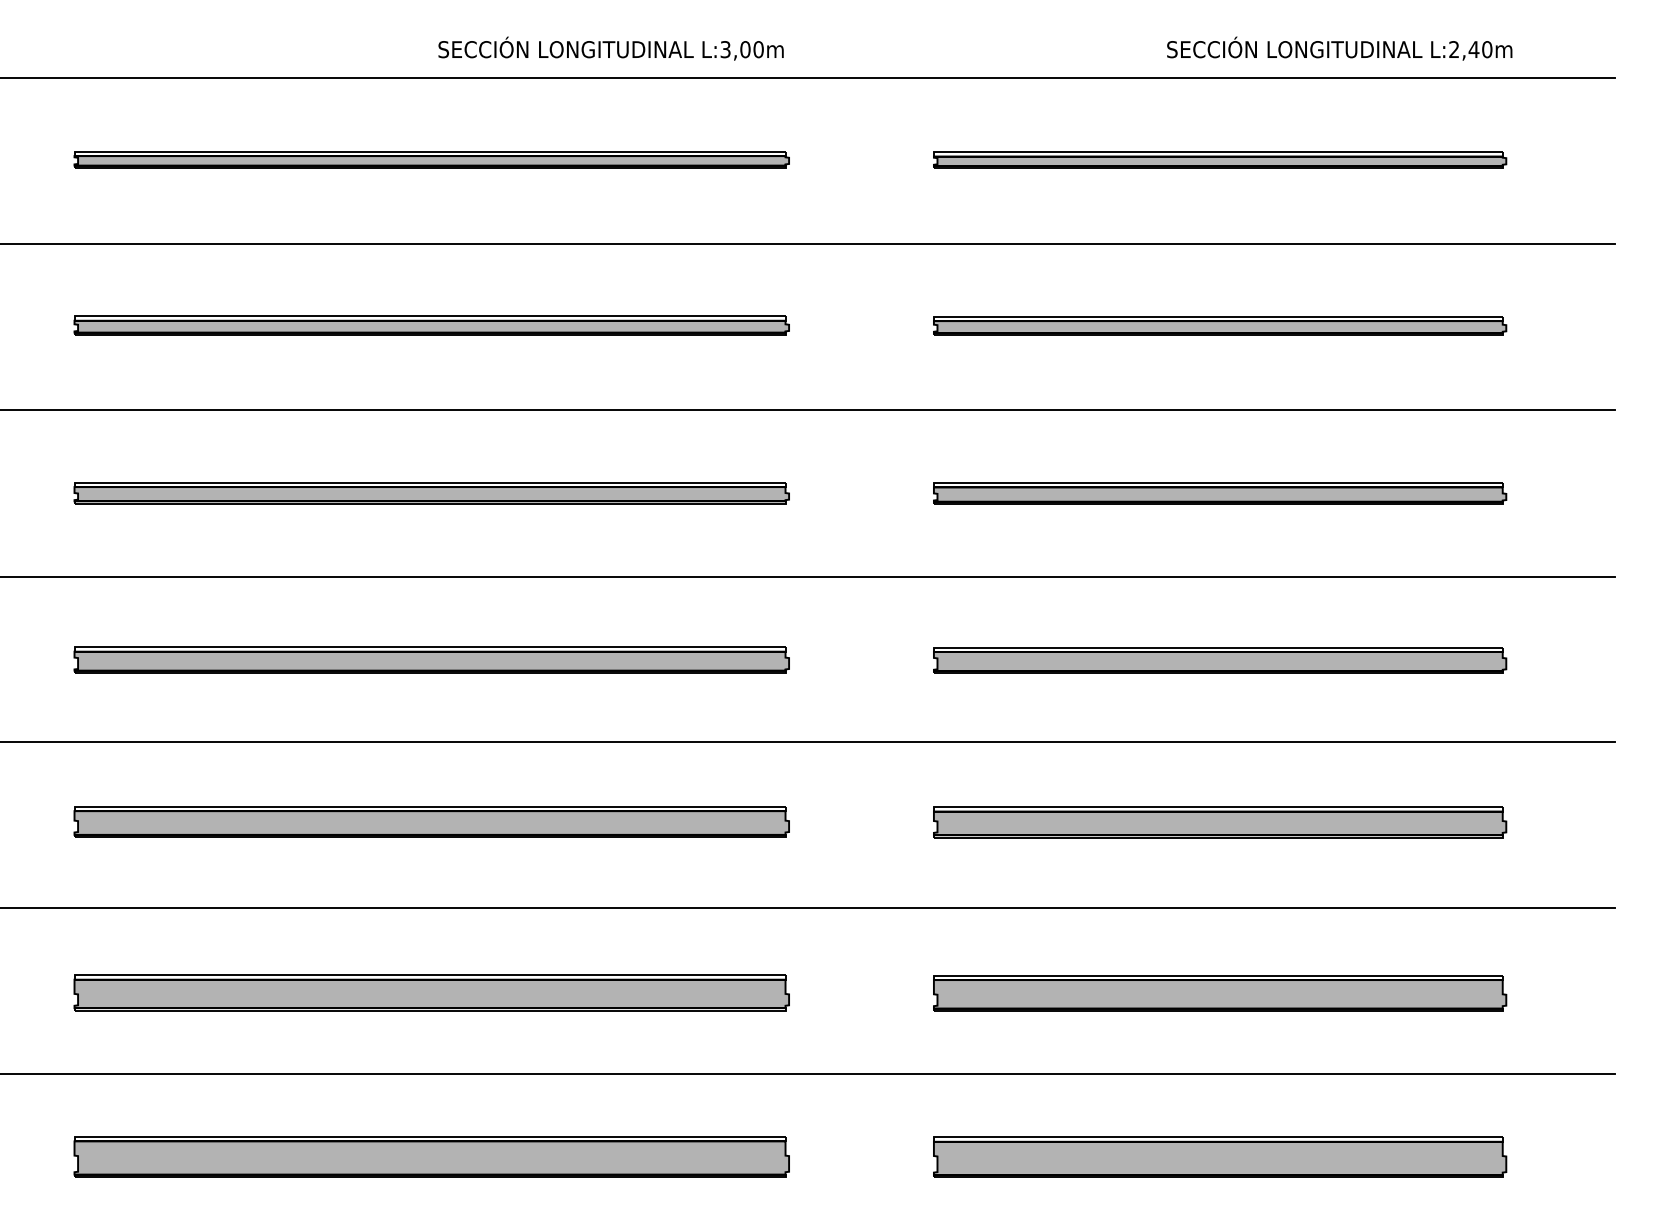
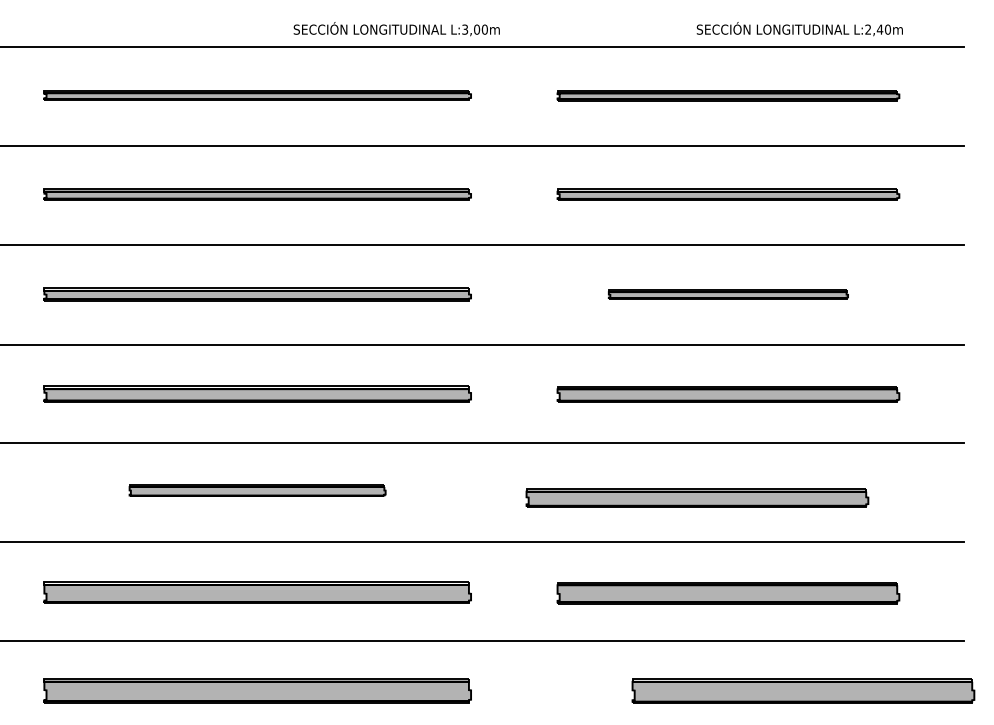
text: (610, 49) -> (396, 29), moved
part: (1220, 493) -> (728, 294), size x0.7
part: (431, 821) -> (257, 490), size x0.6
part: (1220, 821) -> (697, 497), moved
part: (1220, 1156) -> (803, 690), moved

